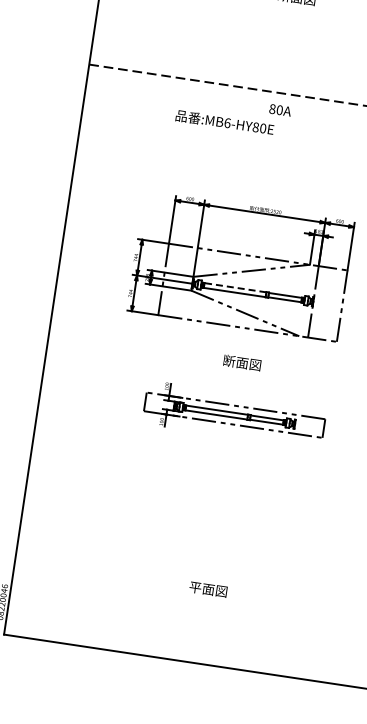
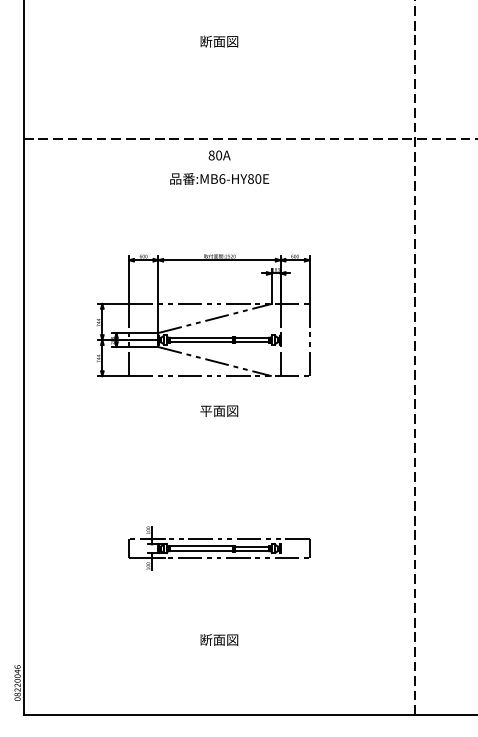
text: (224, 122) -> (219, 178), moved
line: (234, 287) -> (200, 337), dashed -> solid
text: (229, 360) -> (206, 410), 断面図 -> 平面図
part: (234, 414) -> (219, 548), moved
text: (195, 587) -> (206, 639), 平面図 -> 断面図

